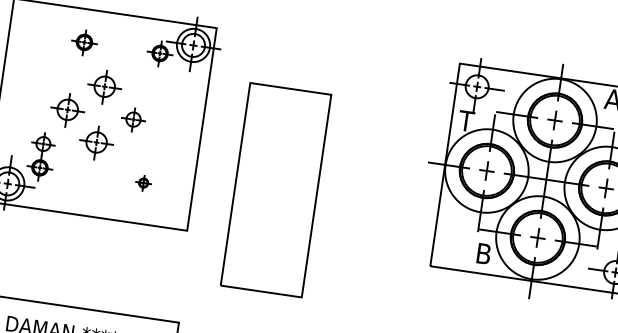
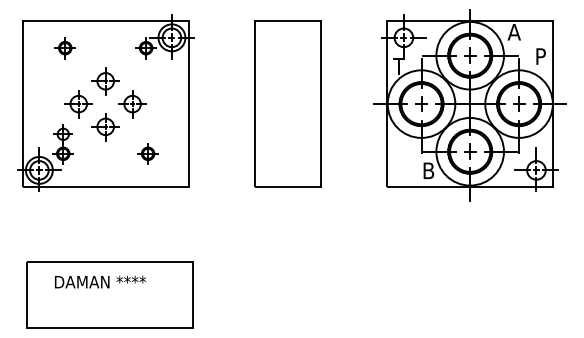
part: (83, 42) -> (64, 48), moved
part: (133, 119) -> (132, 104), size x1.43
part: (143, 182) -> (147, 153), size x1.67
part: (275, 189) -> (287, 103), moved

